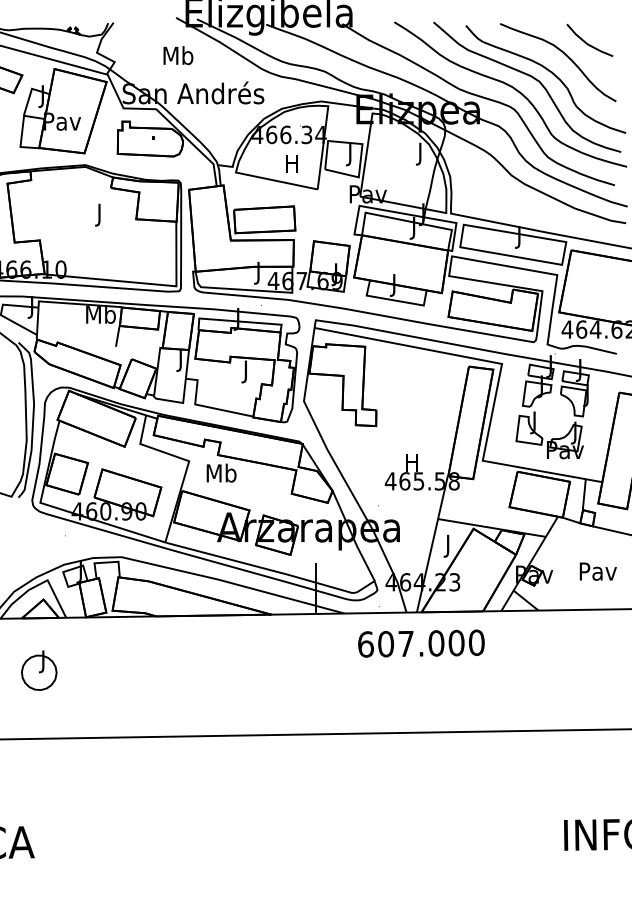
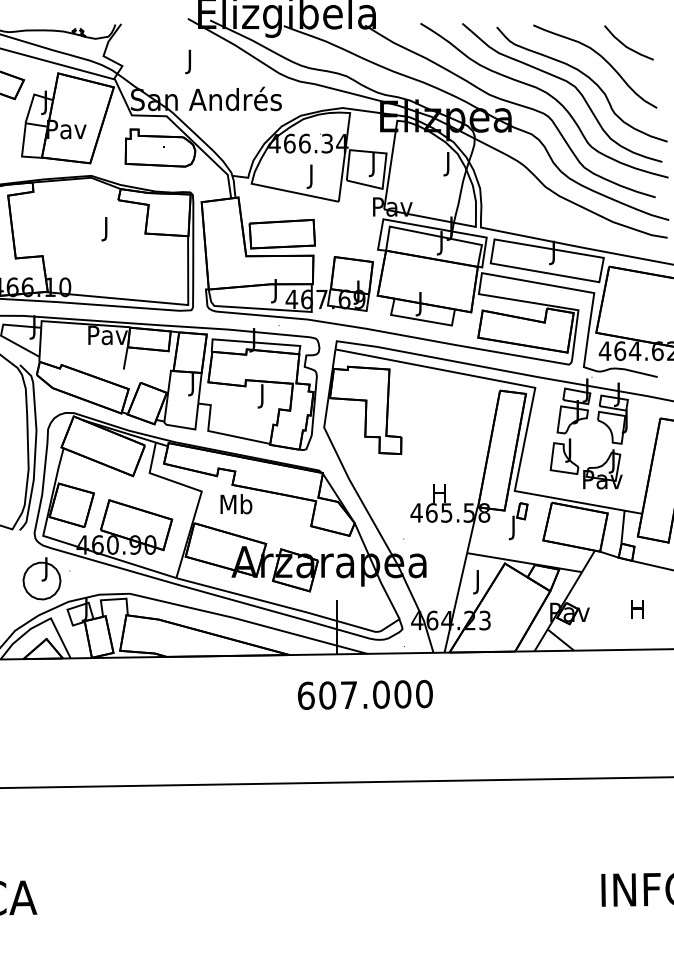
text: (178, 57) -> (190, 61), Mb -> J
text: (292, 165) -> (311, 176), H -> J
text: (100, 313) -> (107, 334), Mb -> Pav
part: (486, 489) -> (518, 521), added
text: (597, 570) -> (637, 608), Pav -> H
text: (421, 643) -> (365, 694), moved
part: (38, 670) -> (41, 578), moved

